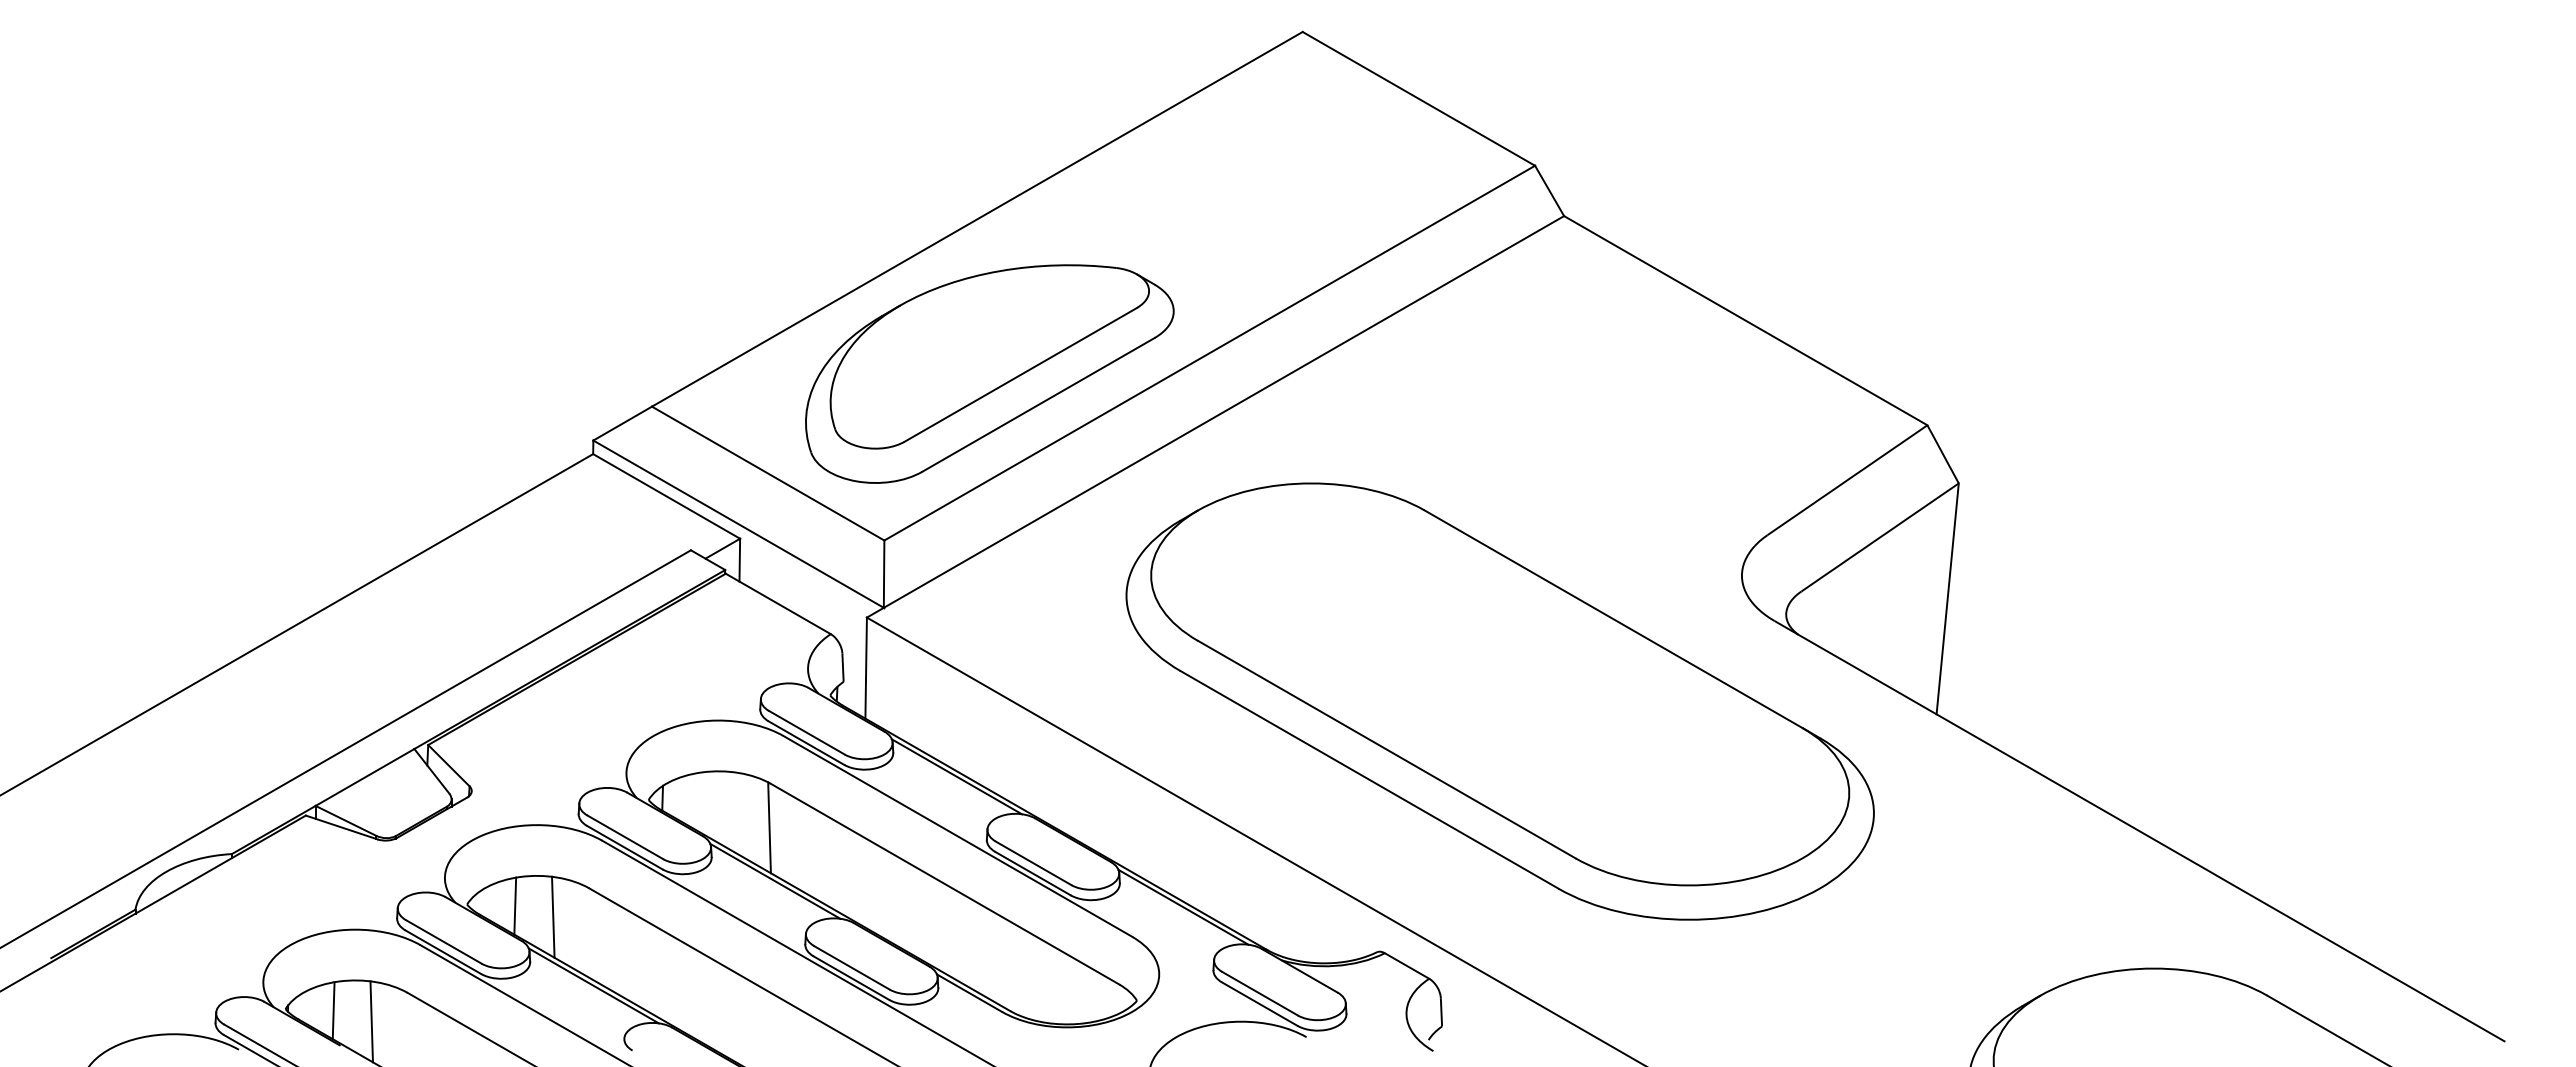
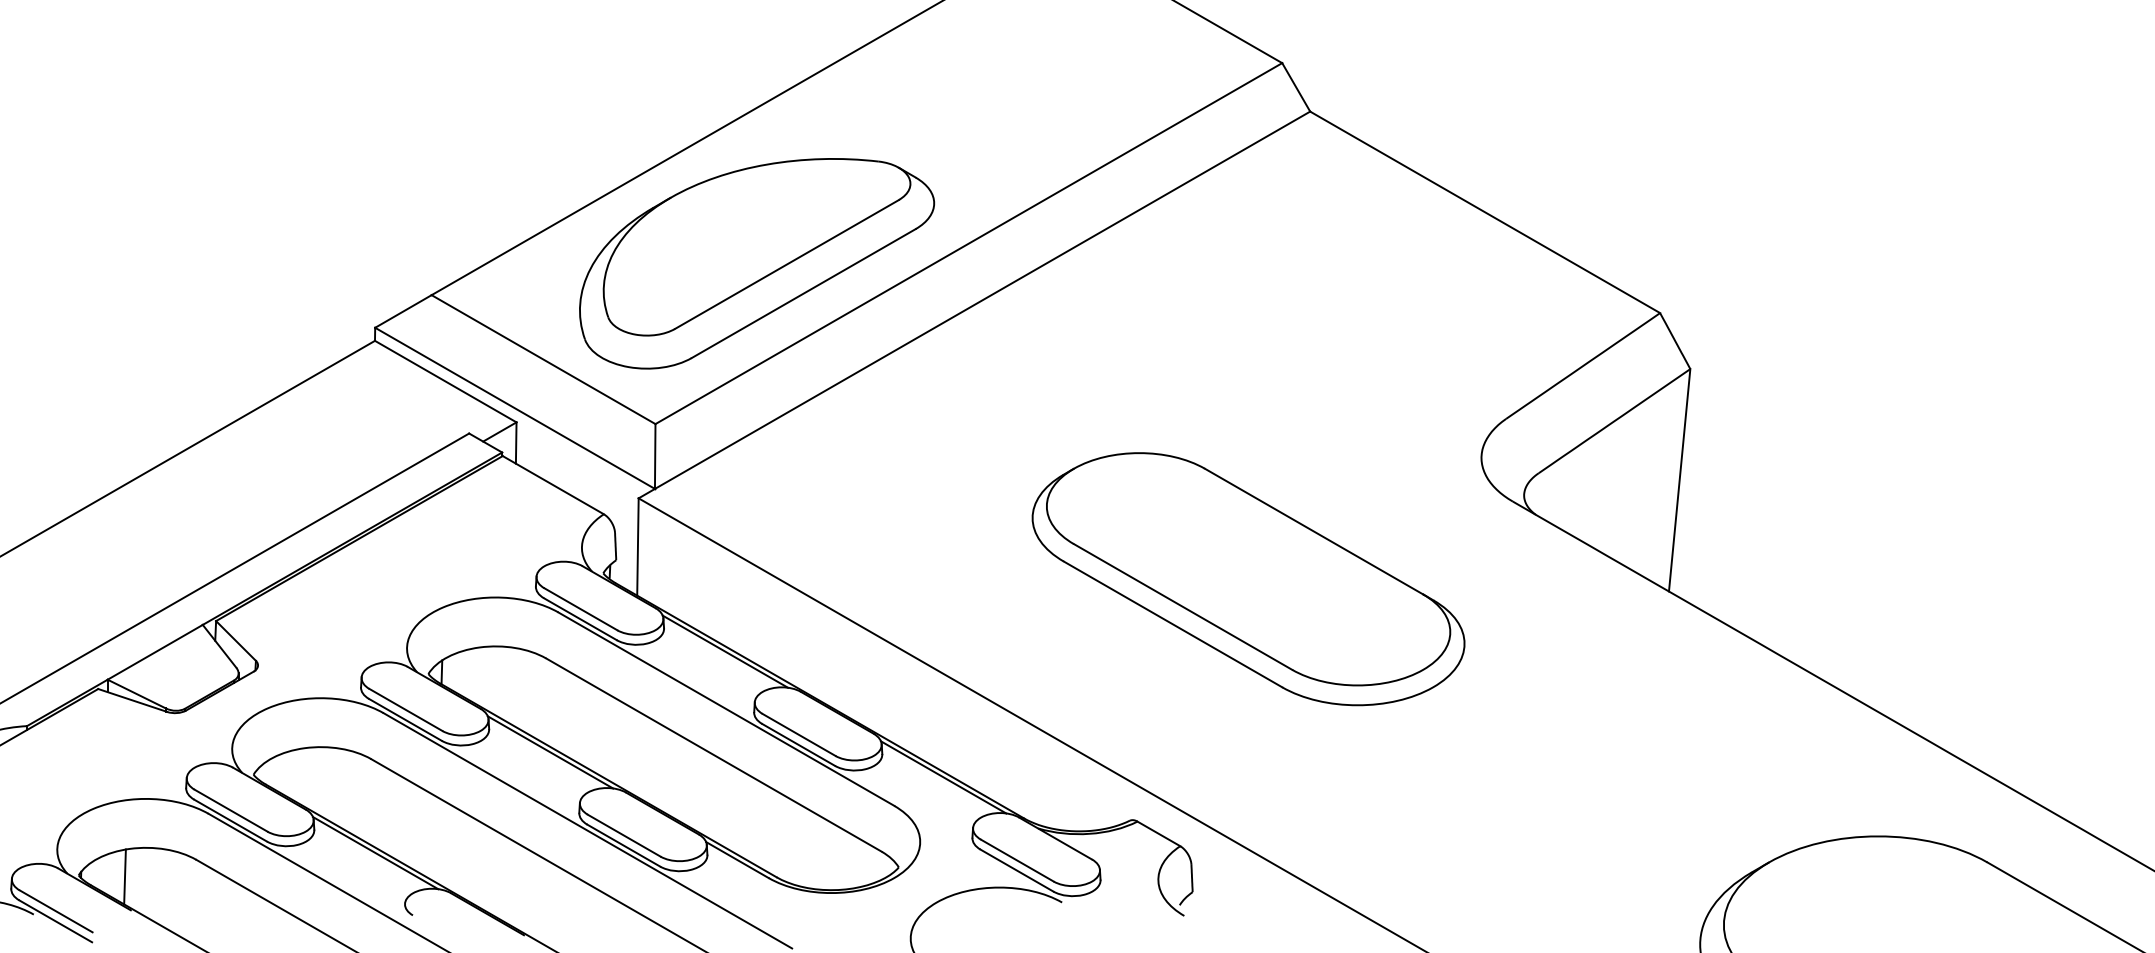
part: (1499, 701) -> (1247, 579), size x0.6
line: (769, 827) -> (544, 700), removed
line: (515, 905) -> (300, 775), removed
line: (553, 916) -> (336, 786), removed
line: (371, 1021) -> (161, 887), removed

